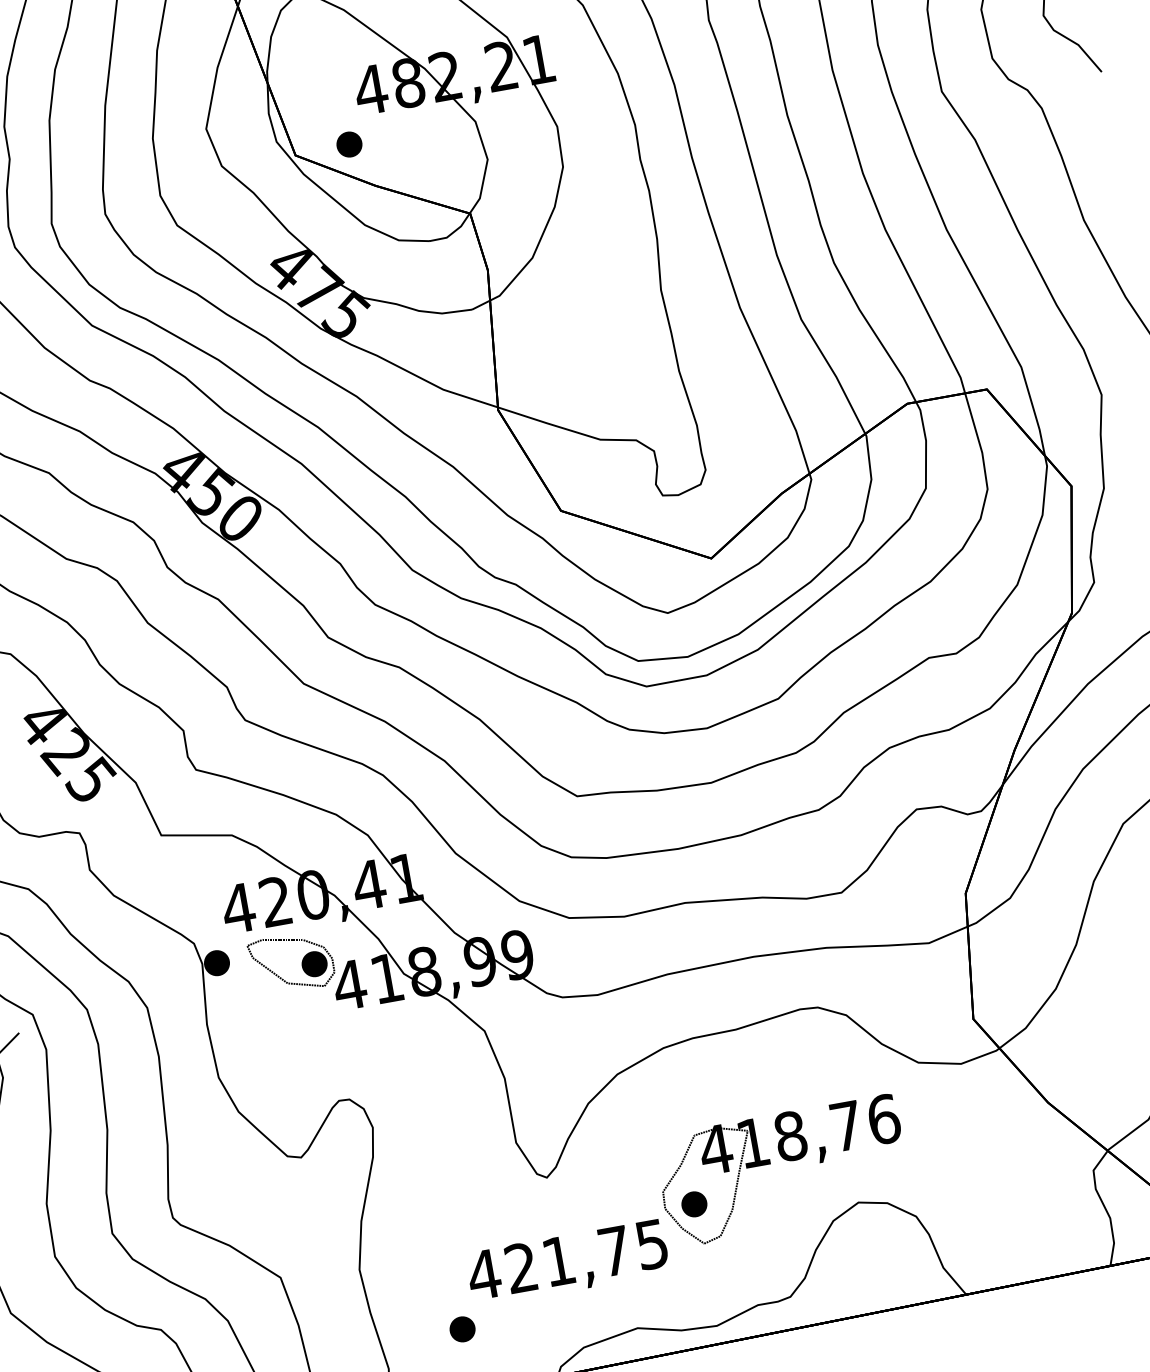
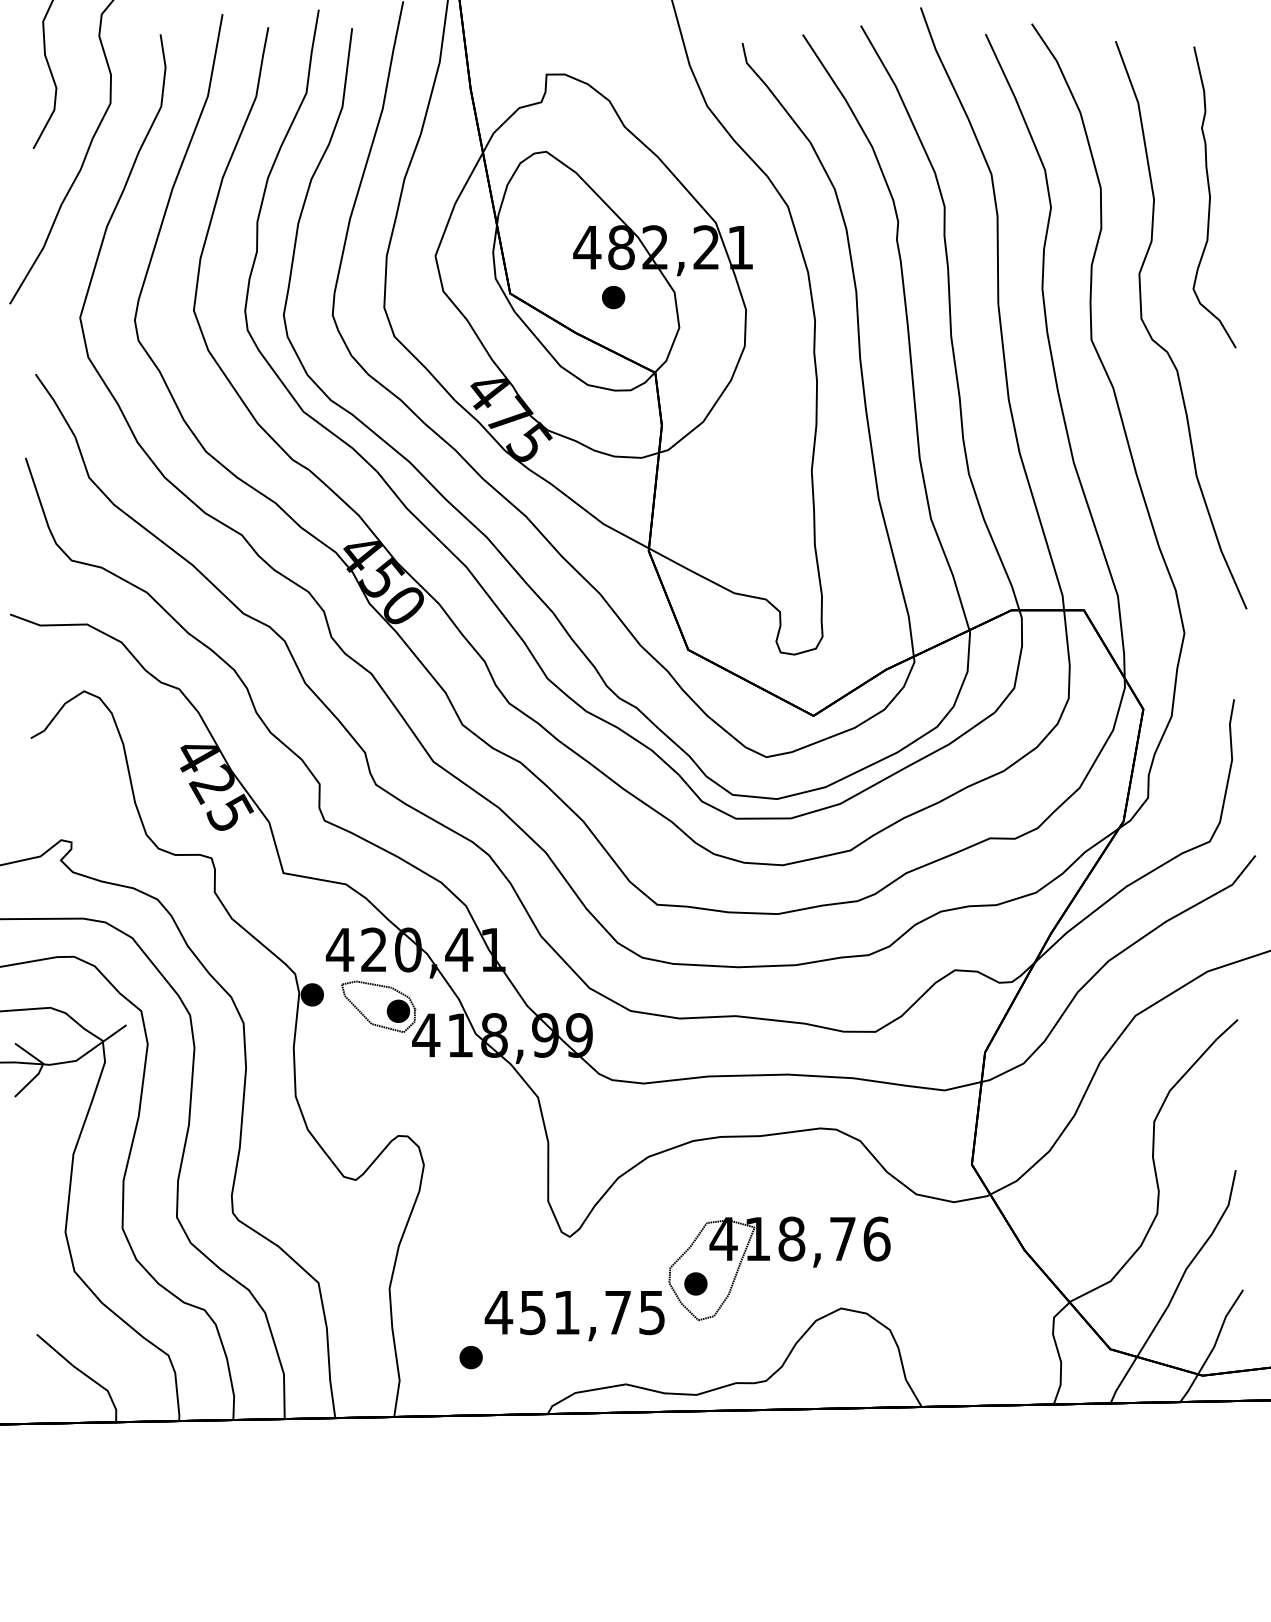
part: (349, 144) -> (613, 297), moved
text: (520, 1267) -> (532, 1312), 421,75 -> 451,75

